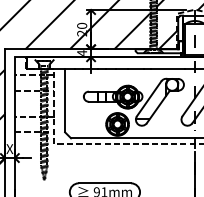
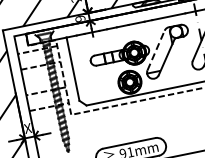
text: (82, 52) -> (80, 17), 4 -> 9
line: (149, 98) -> (156, 50), solid -> dashed

